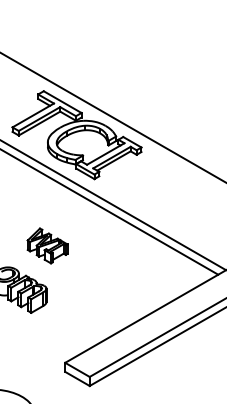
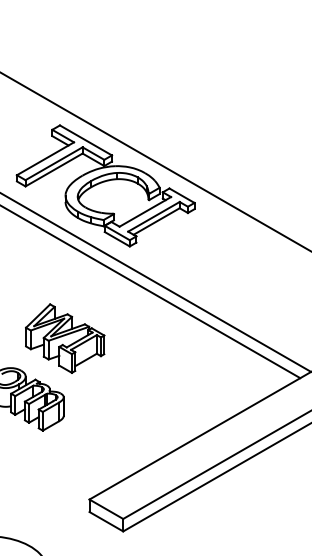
part: (47, 245) -> (65, 338), size x1.43

